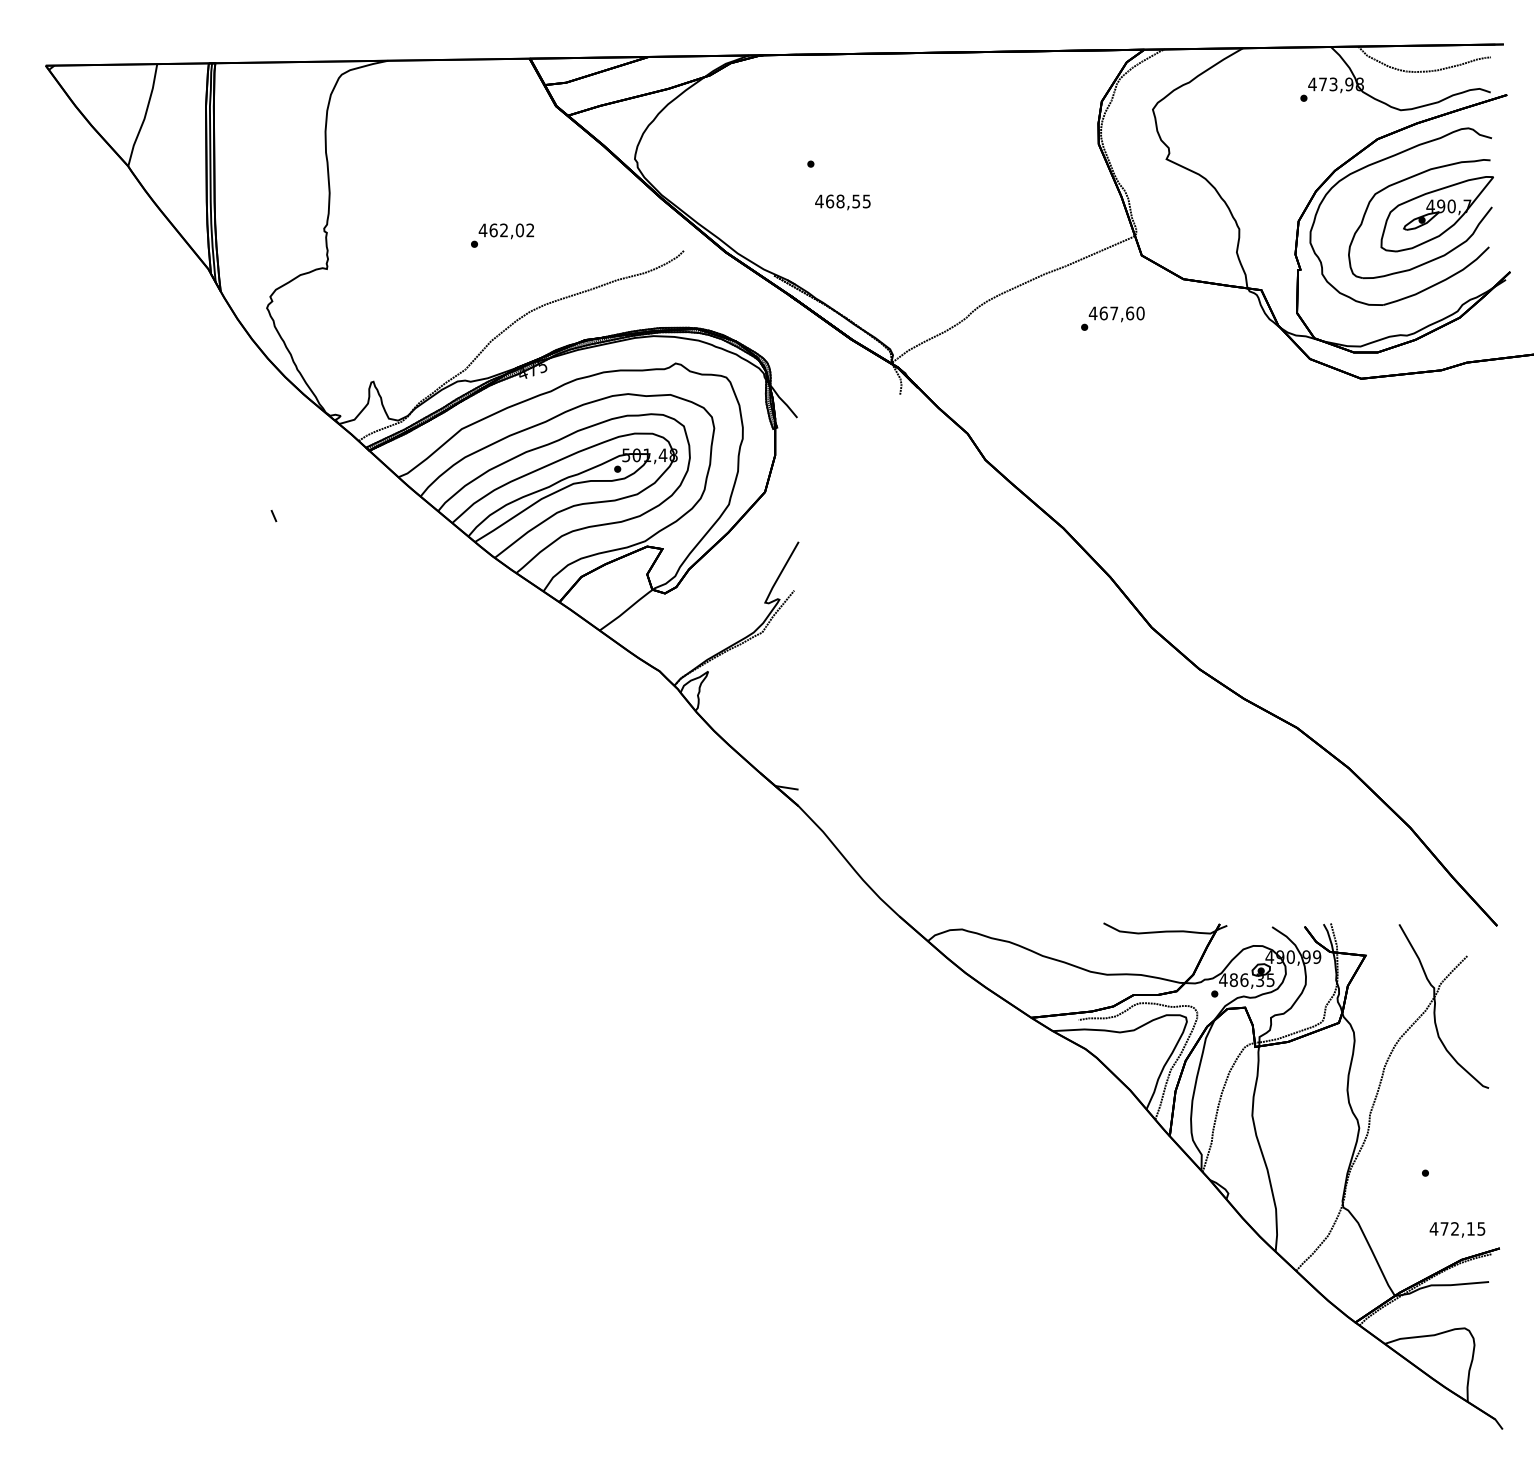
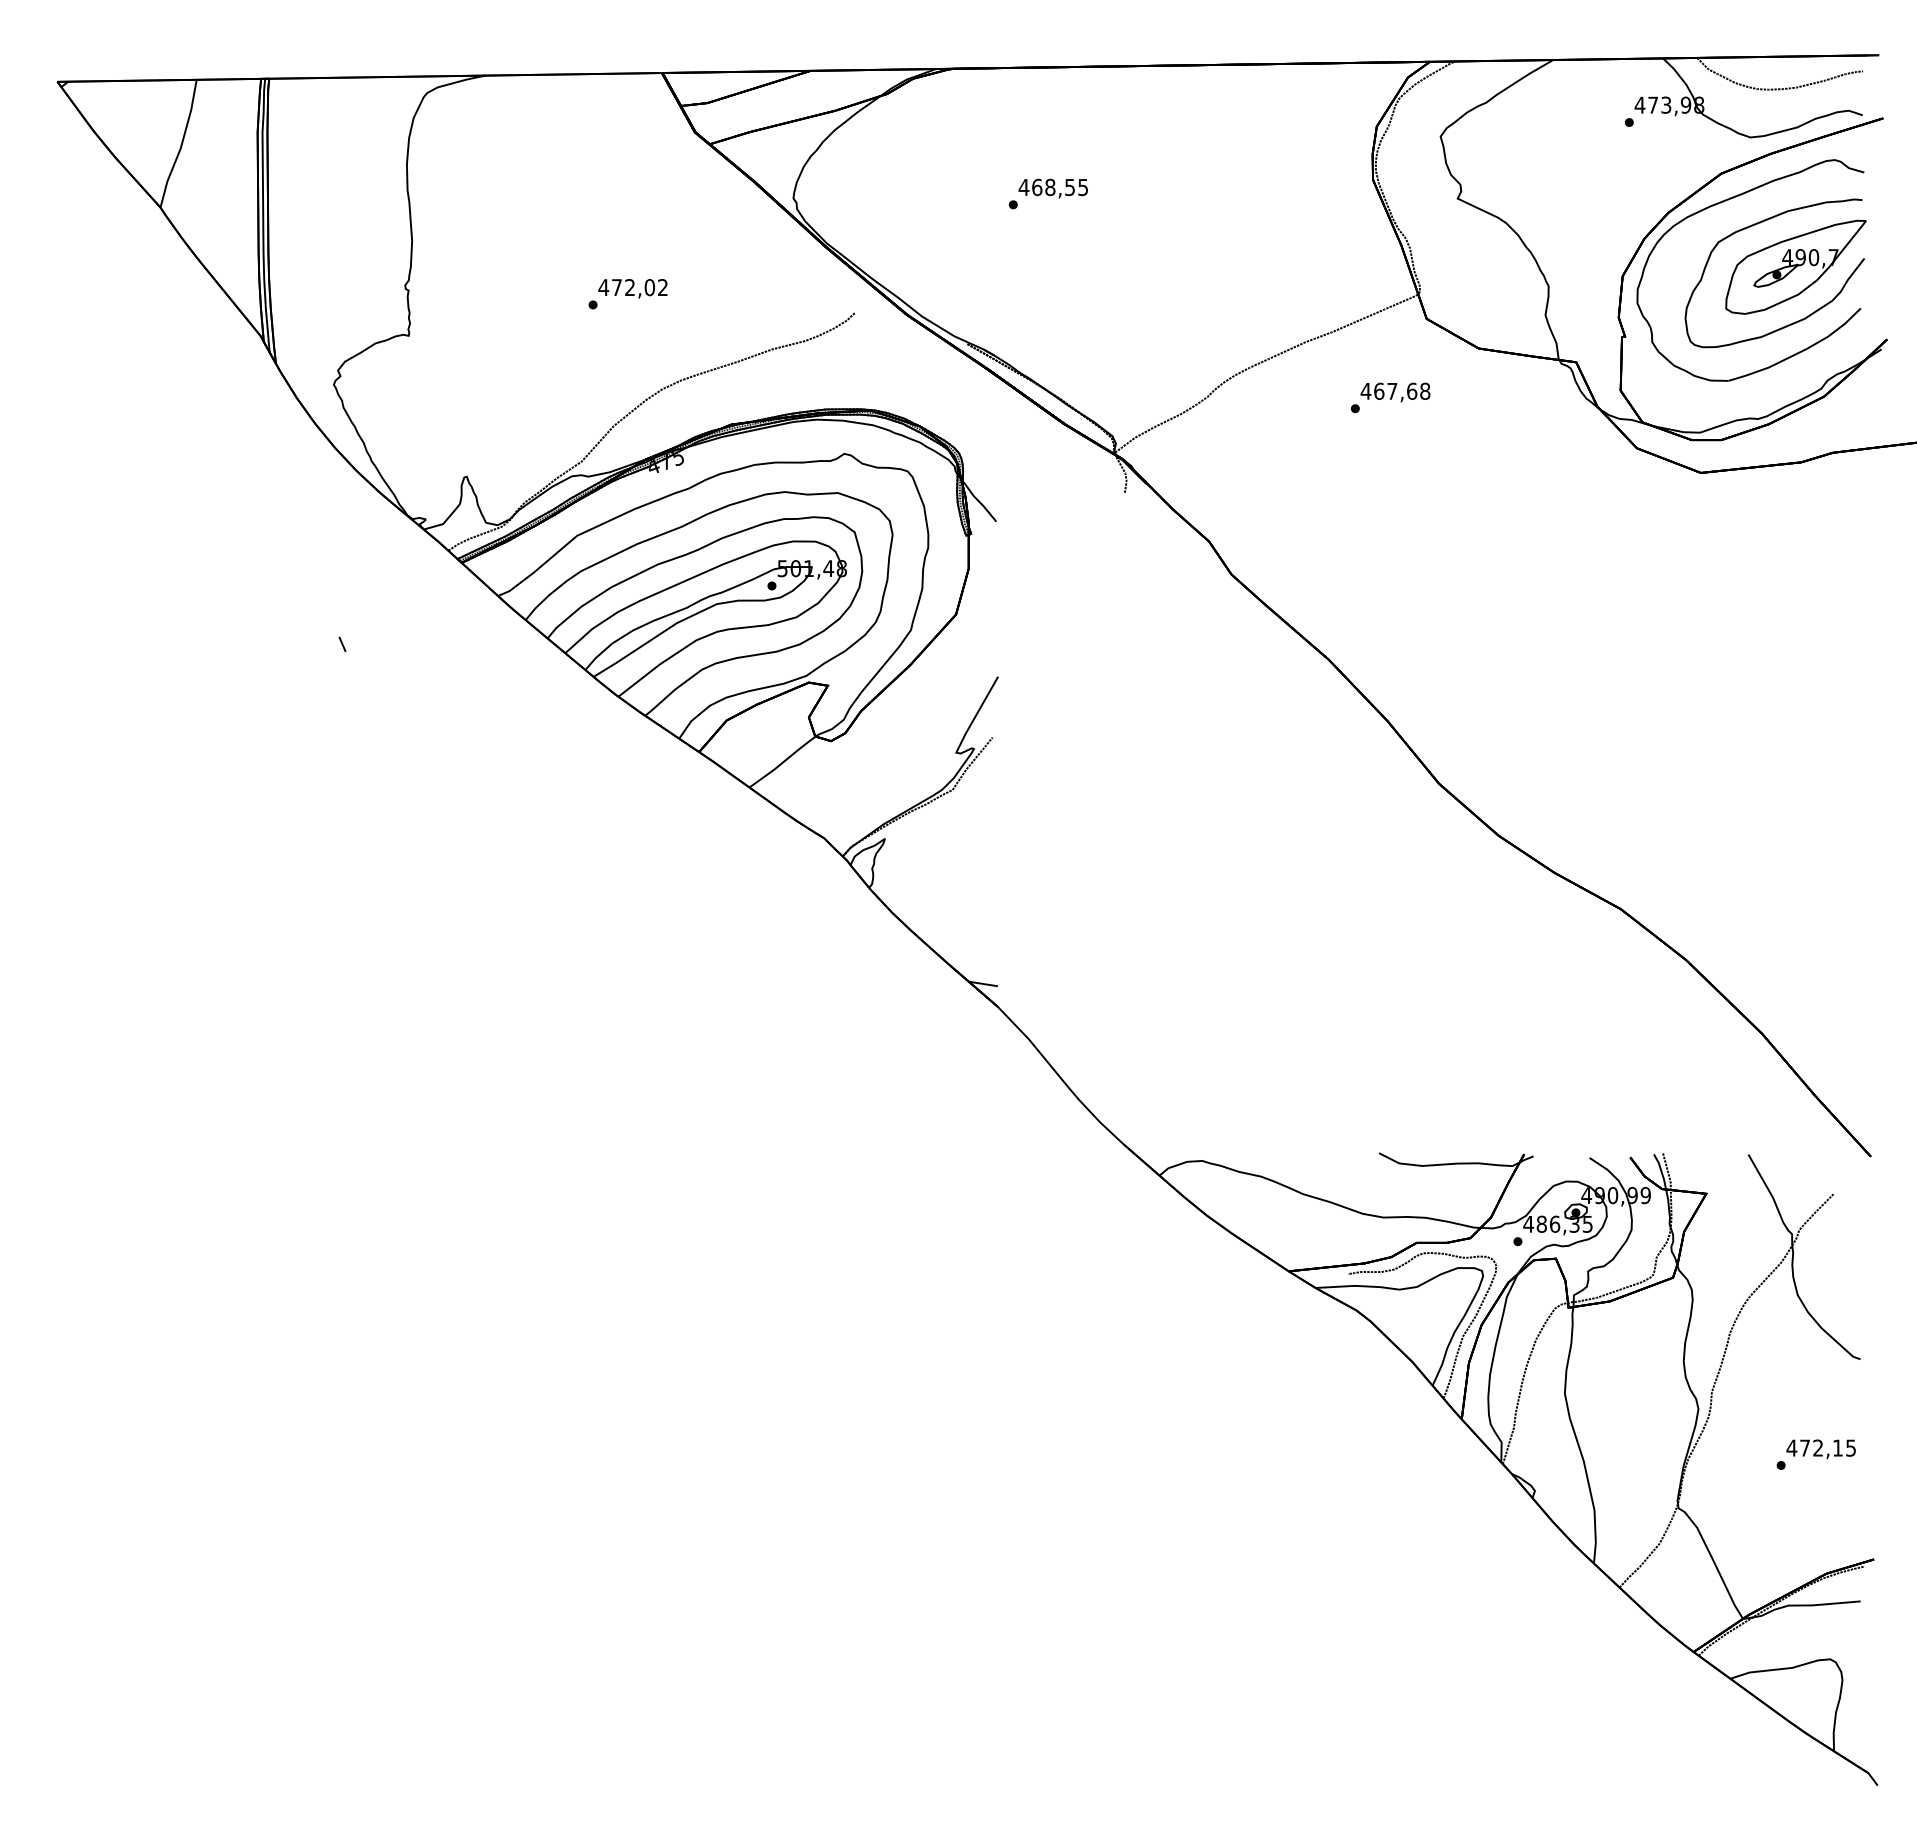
text: (842, 202) -> (1052, 188), moved
text: (494, 230) -> (617, 287), 462,02 -> 472,02
text: (1140, 313) -> (1425, 391), 467,60 -> 467,68
text: (1456, 1230) -> (1820, 1449), moved

